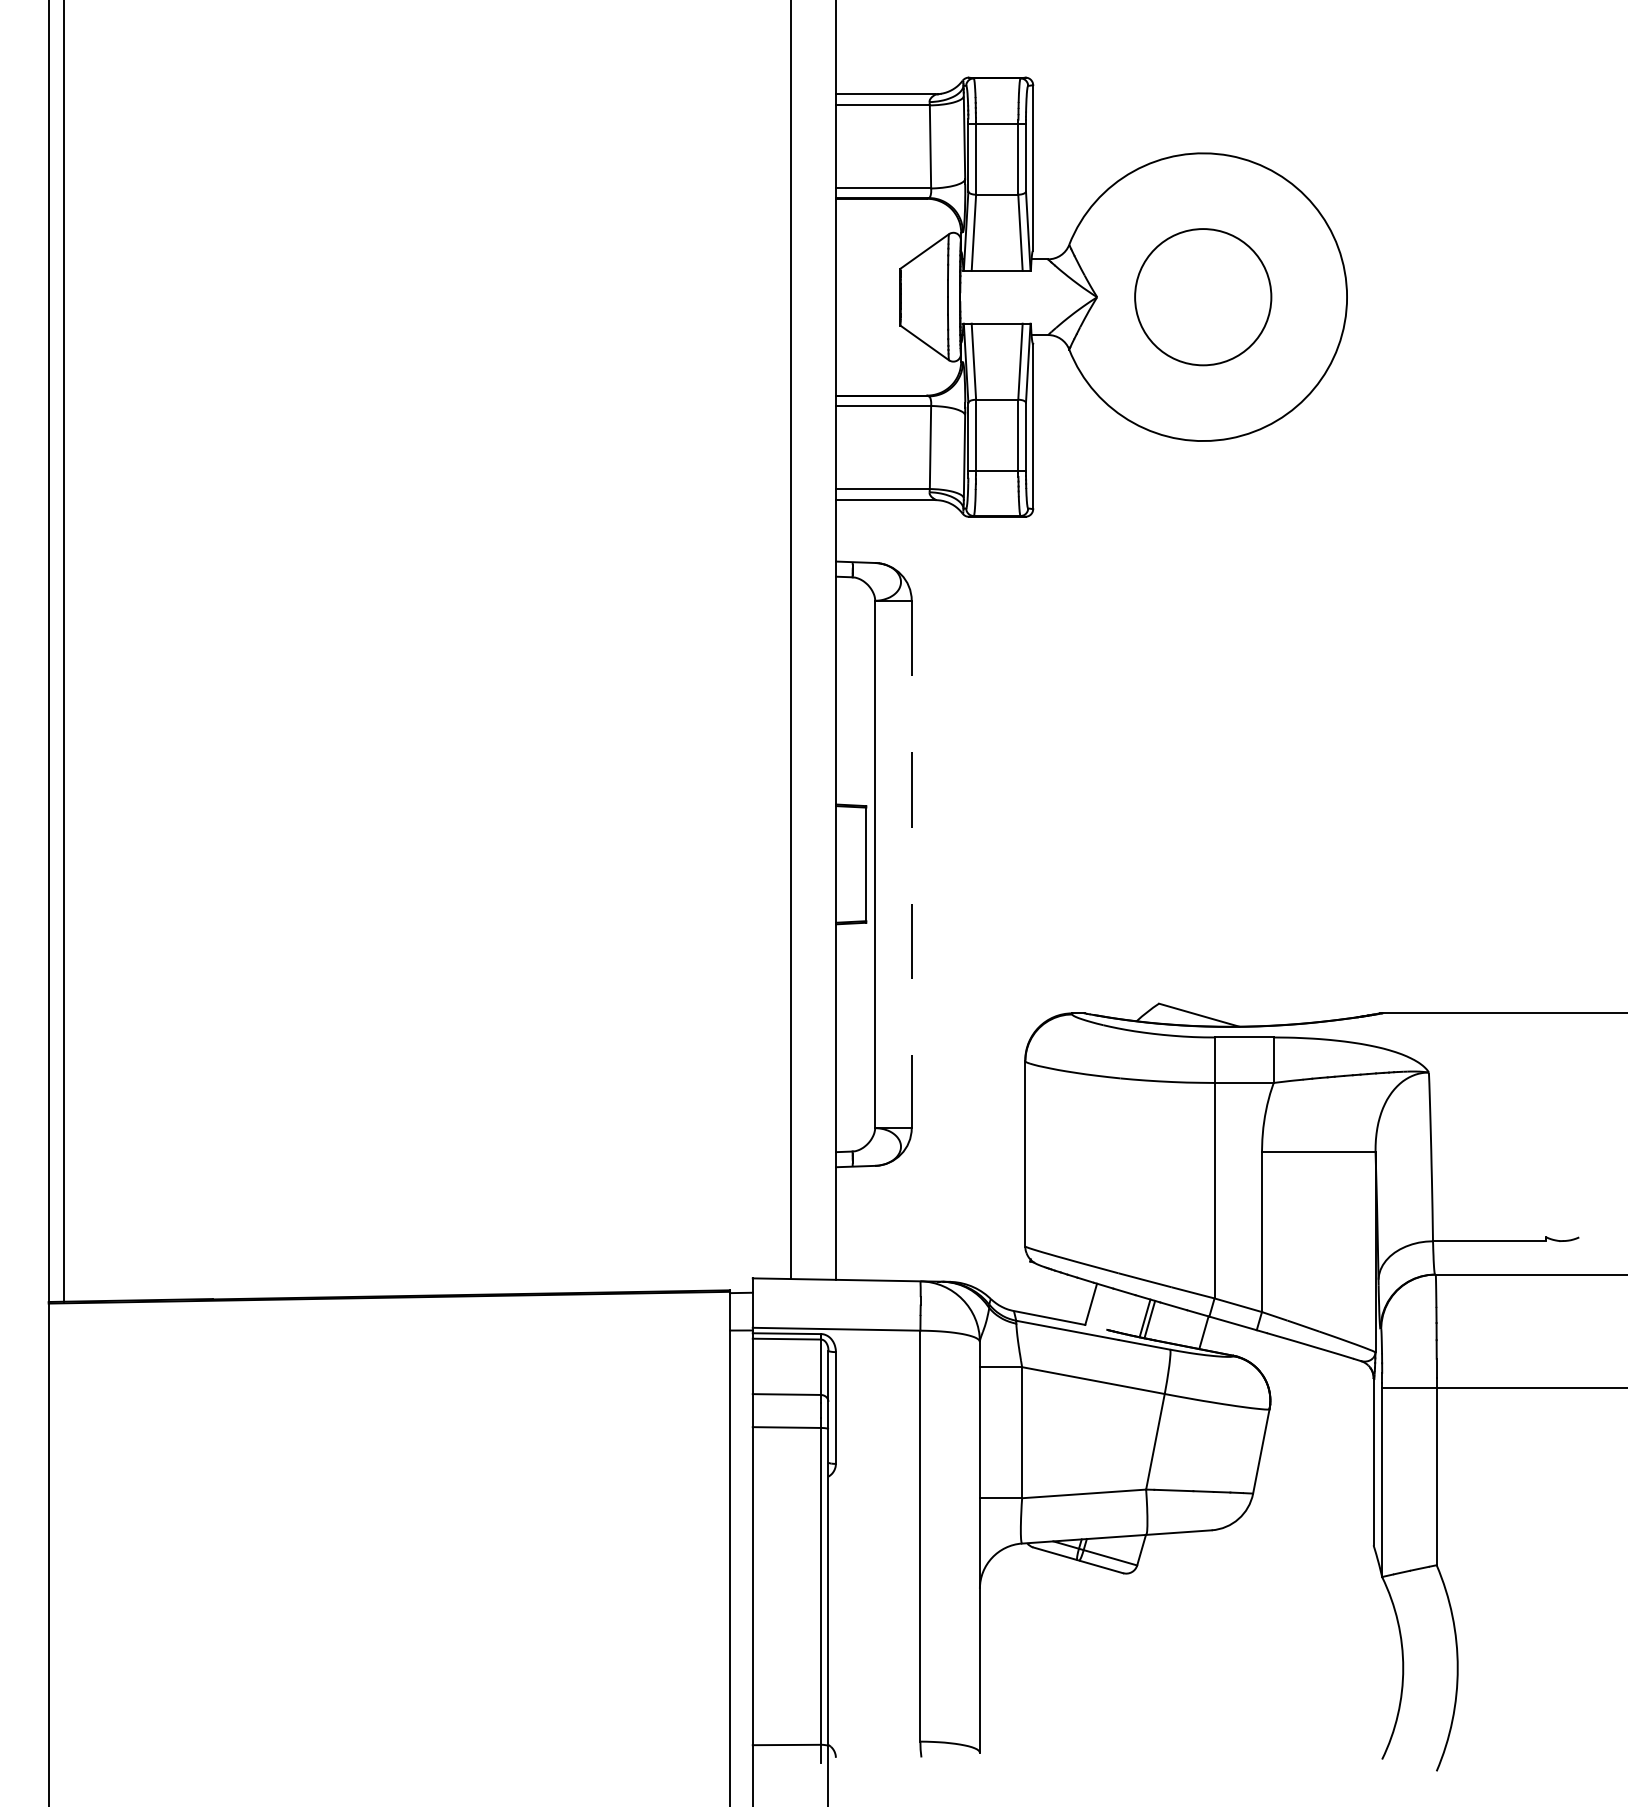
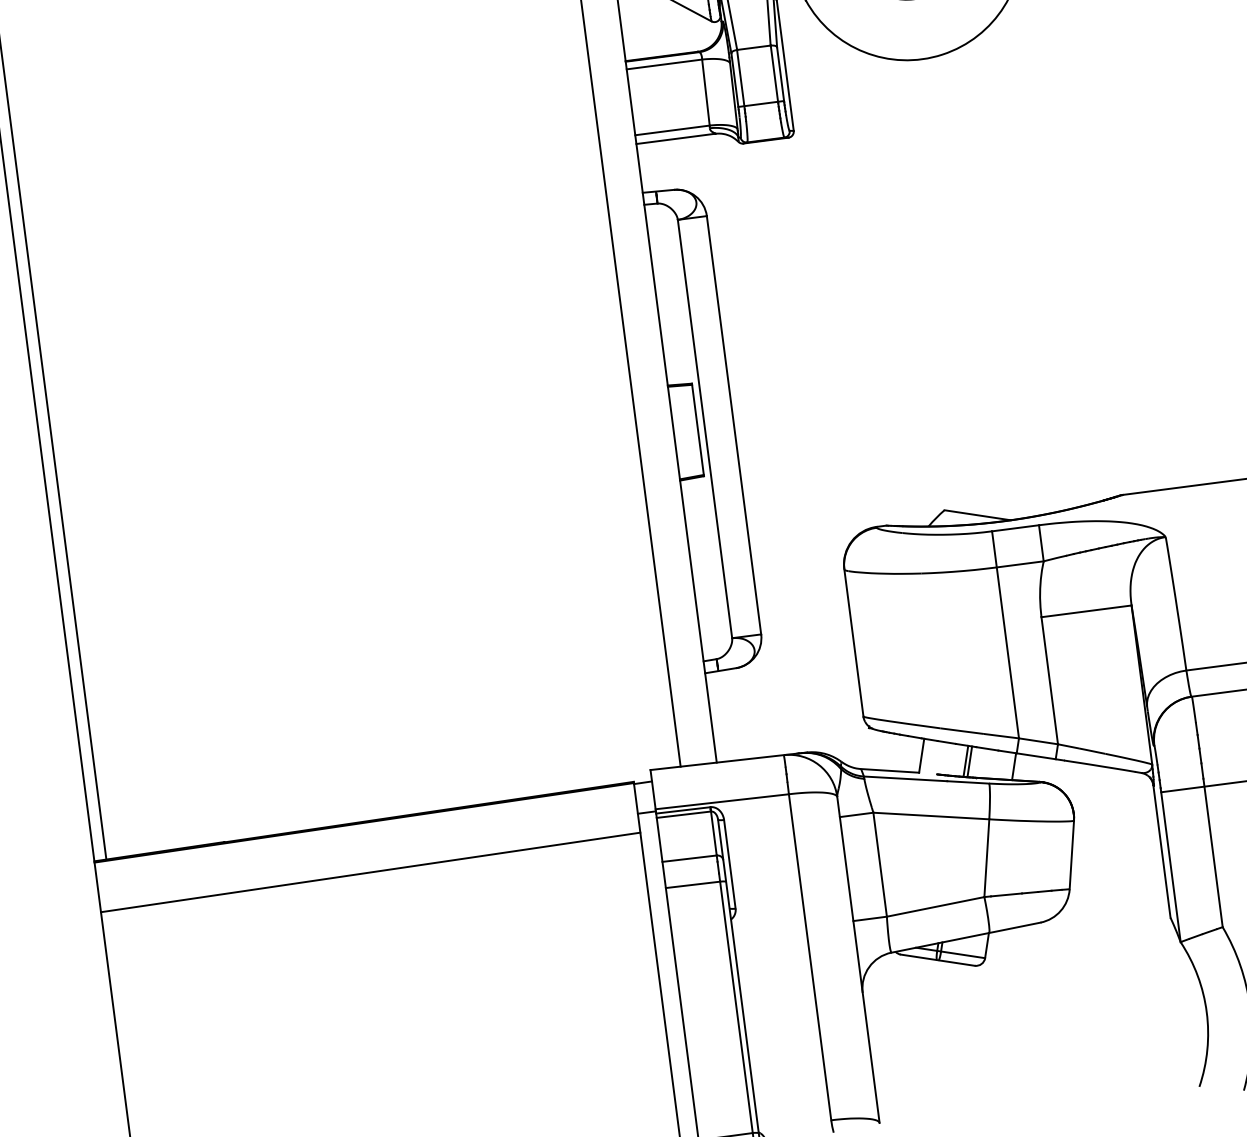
line: (911, 864) -> (733, 425), dashed -> solid
line: (389, 1360) -> (370, 872), added

